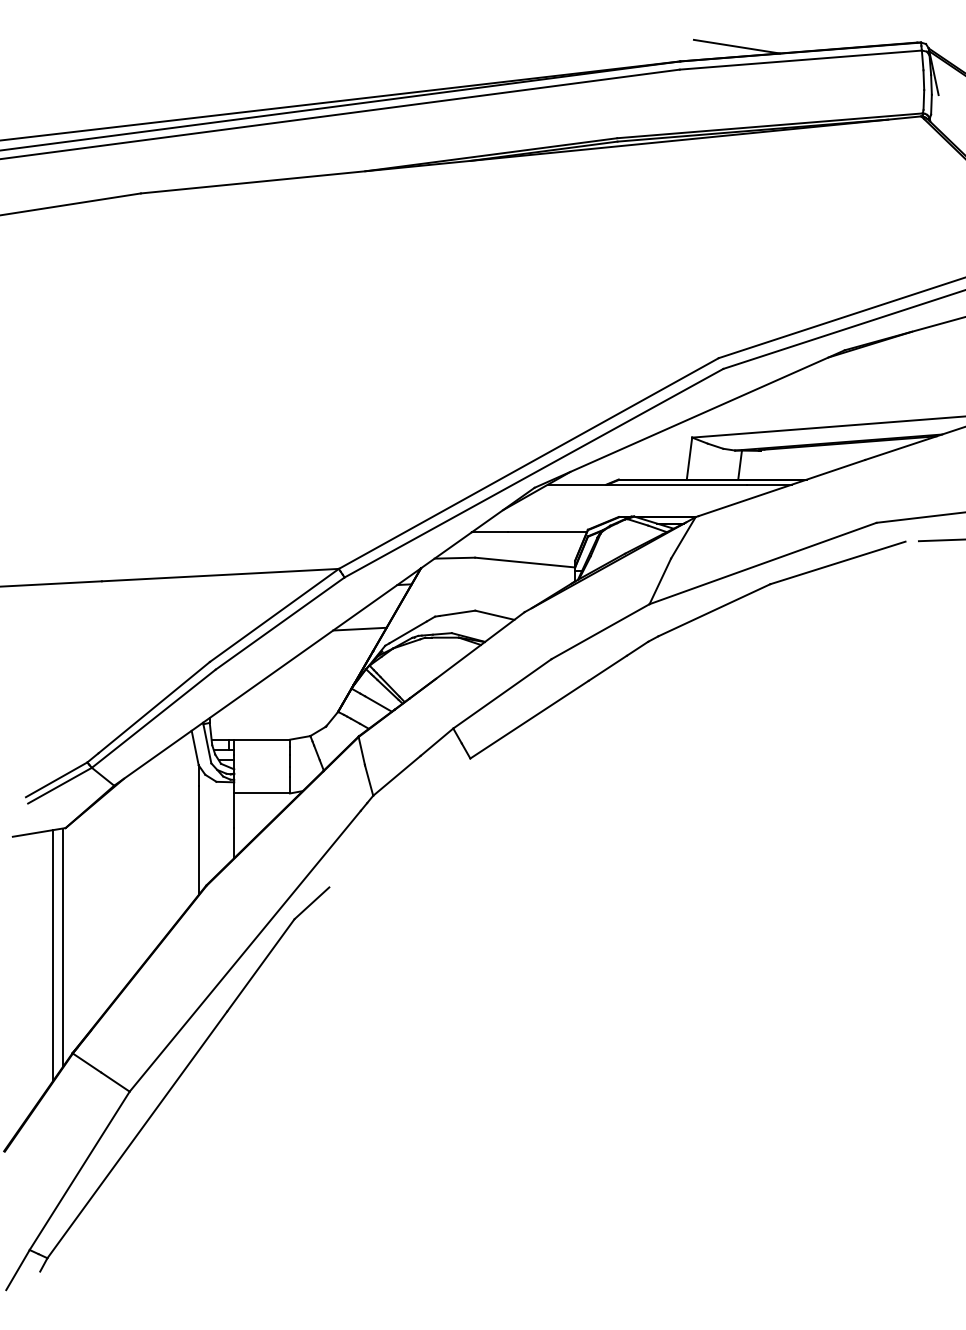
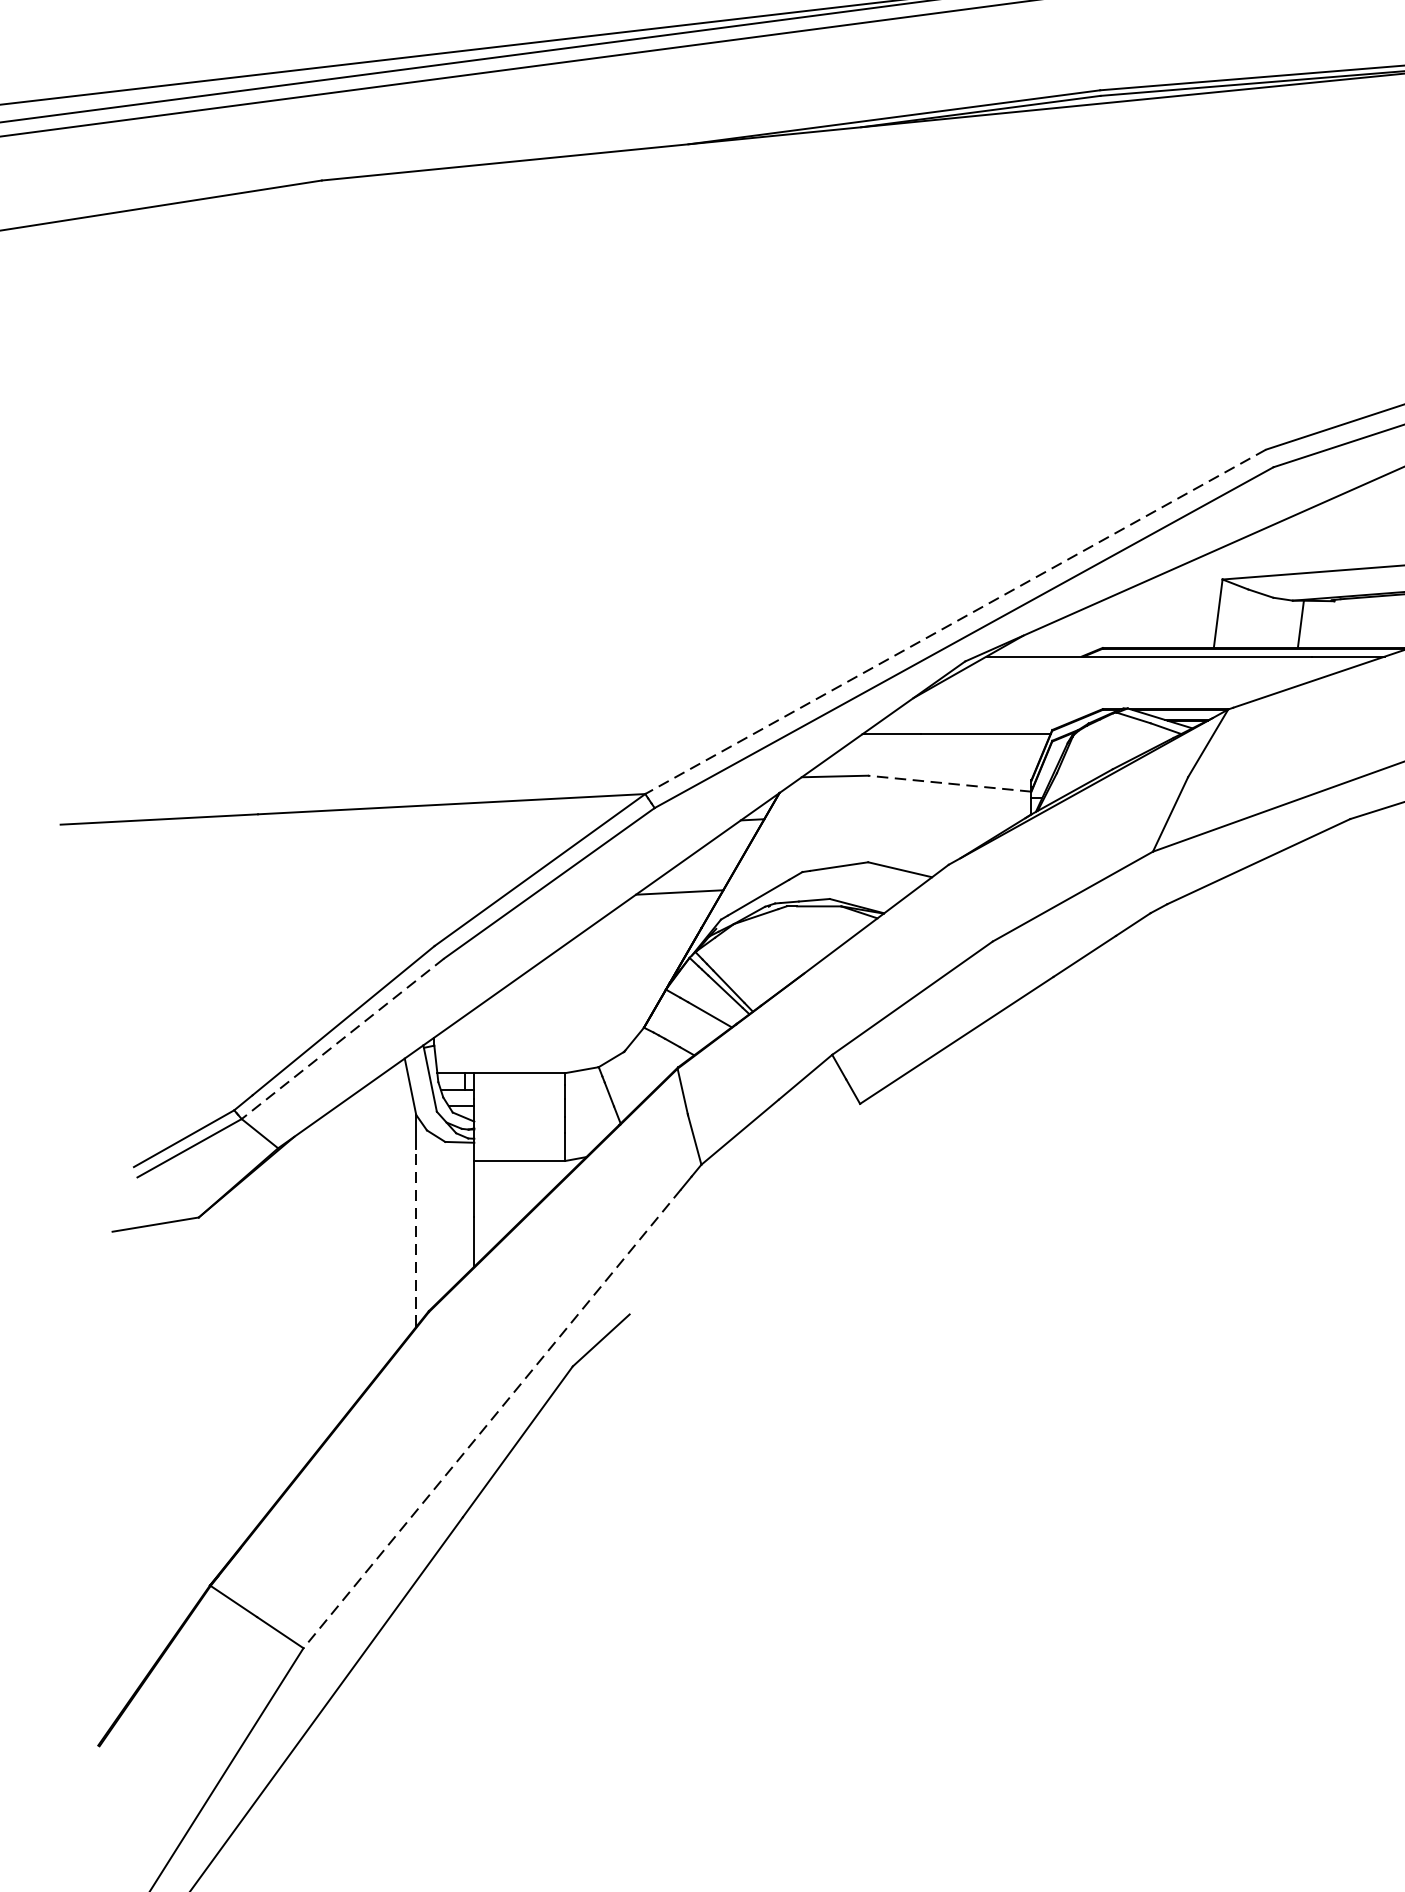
line: (528, 463) -> (955, 621), solid -> dashed
line: (524, 562) -> (948, 783), solid -> dashed
line: (153, 719) -> (342, 1040), solid -> dashed
line: (198, 840) -> (415, 1237), solid -> dashed
line: (62, 947) -> (193, 1412), removed
line: (245, 951) -> (492, 1419), solid -> dashed
line: (53, 955) -> (178, 1425), removed

